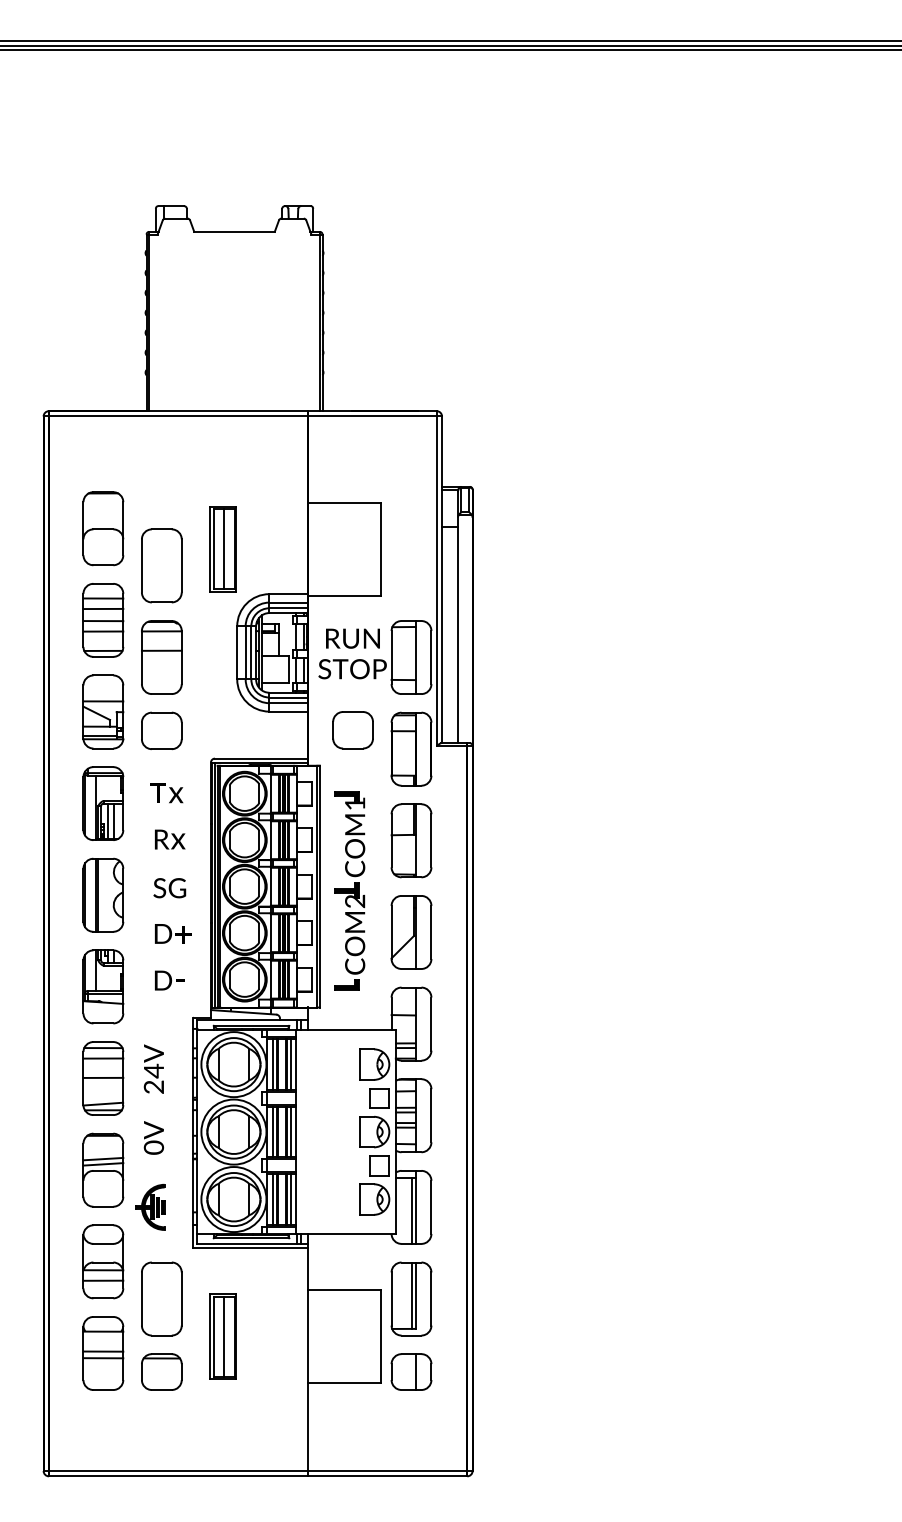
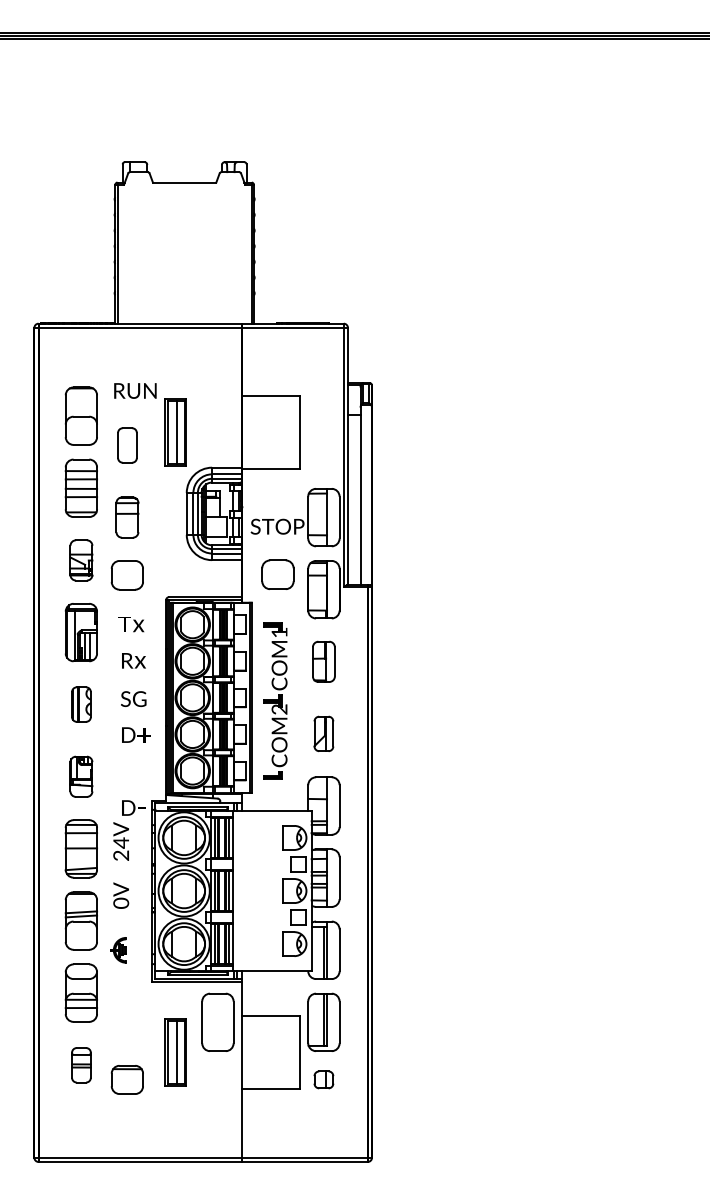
part: (161, 565) -> (127, 445), size x0.6
text: (352, 638) -> (135, 390), moved
part: (161, 657) -> (127, 517), size x0.7
part: (103, 711) -> (81, 560), size x0.7
part: (411, 840) -> (323, 661), size x0.7
part: (103, 894) -> (81, 704), size x0.6
part: (411, 932) -> (323, 733), size x0.6
text: (169, 980) -> (133, 807), moved
part: (103, 986) -> (81, 776), size x0.7
part: (150, 1207) -> (118, 950), size x0.7
part: (161, 1298) -> (217, 1022), moved
part: (103, 1353) -> (81, 1065), size x0.6
part: (411, 1371) -> (323, 1079), size x0.6

